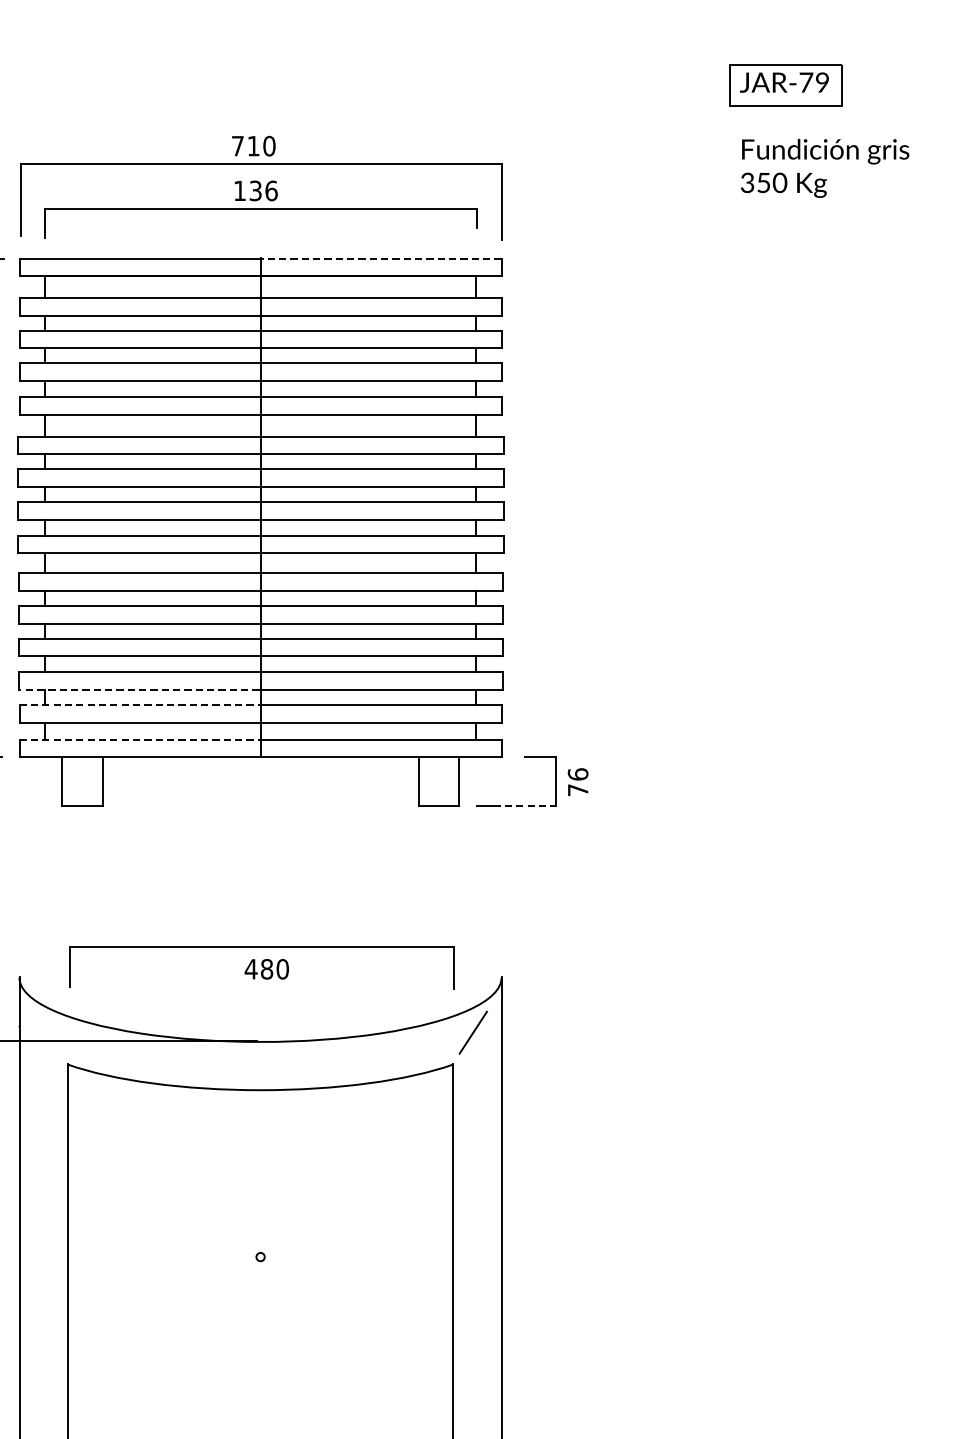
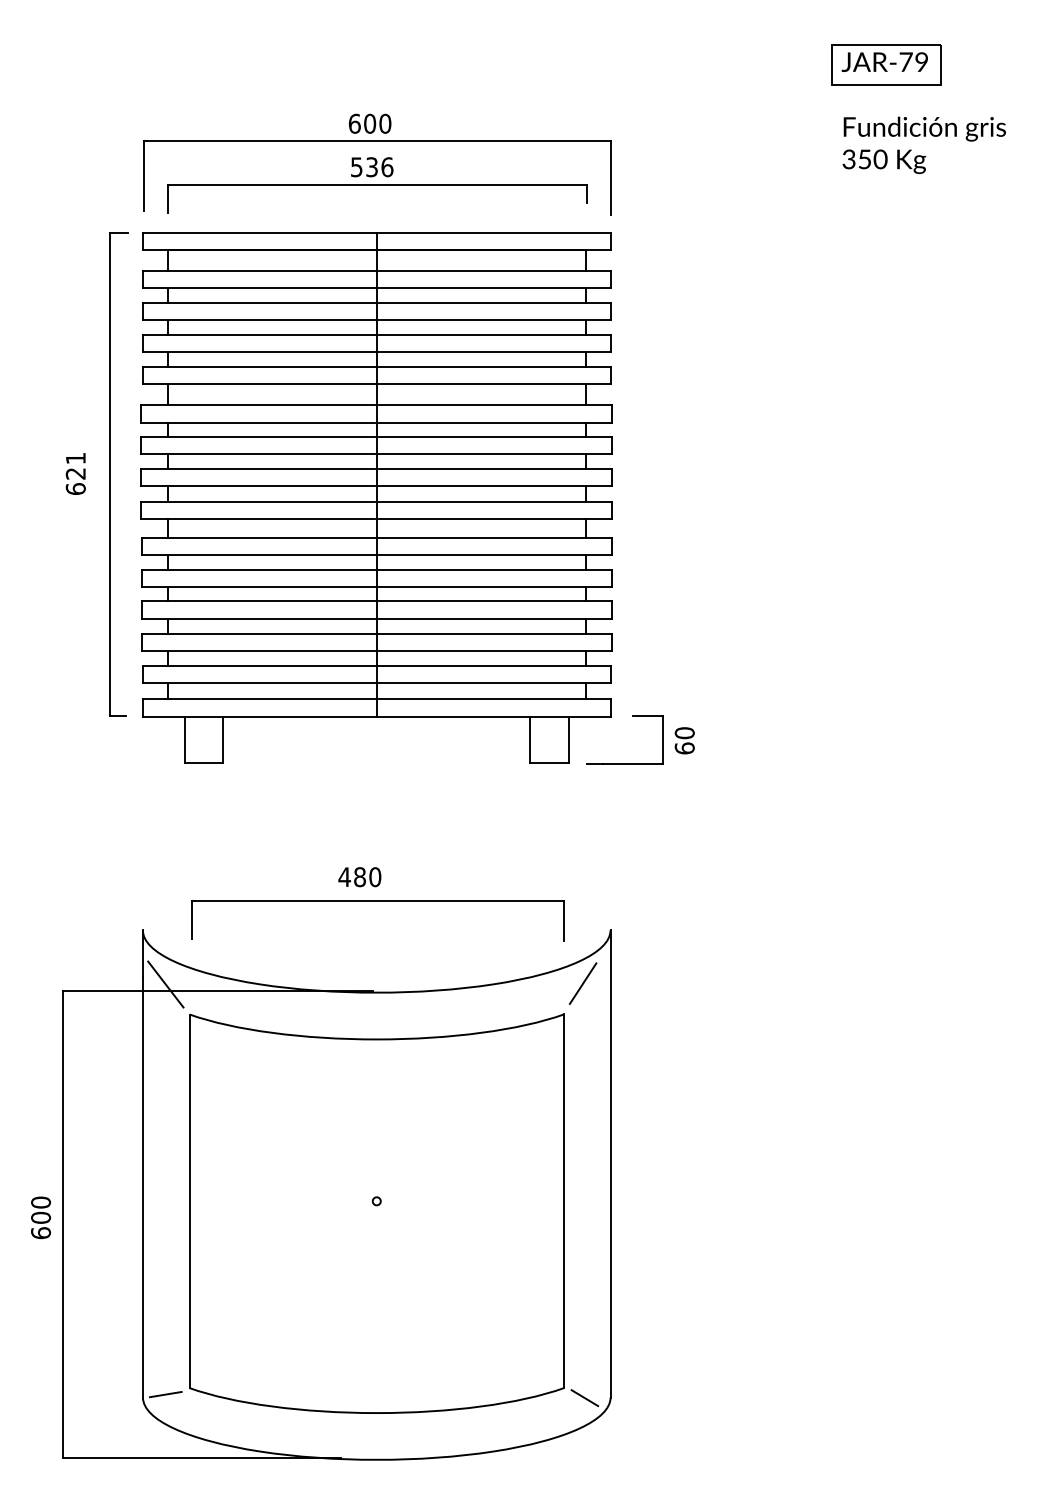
text: (245, 145) -> (362, 123), 710 -> 600
text: (239, 191) -> (356, 167), 136 -> 536
line: (380, 258) -> (493, 232), dashed -> solid
line: (138, 690) -> (258, 651), dashed -> solid
line: (139, 704) -> (259, 665), dashed -> solid
line: (139, 739) -> (259, 699), dashed -> solid
text: (577, 781) -> (684, 740), 76 -> 60
line: (525, 806) -> (633, 764), dashed -> solid
text: (266, 969) -> (359, 877), moved
line: (42, 1033) -> (165, 984), added

